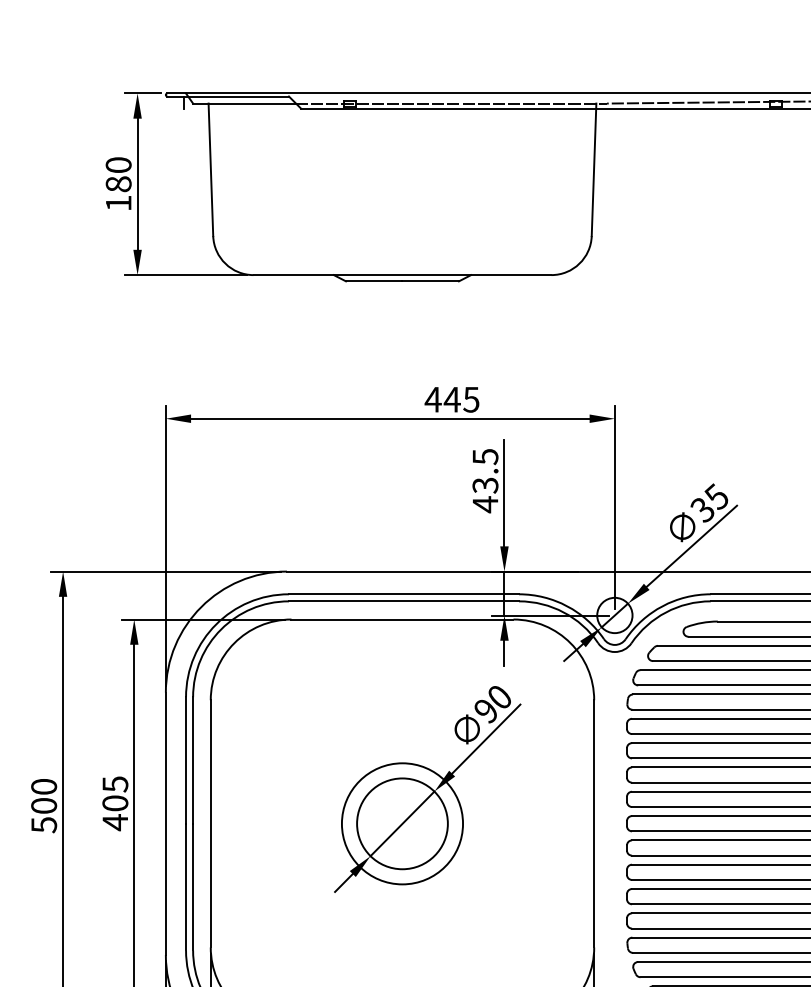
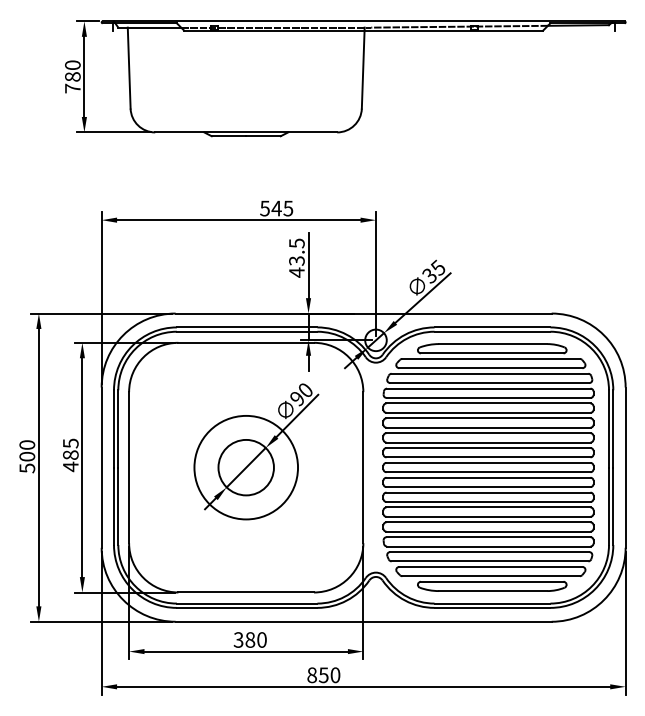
text: (118, 203) -> (72, 88), 180 -> 780
text: (432, 399) -> (264, 208), 445 -> 545
text: (114, 802) -> (70, 454), 405 -> 485
circle: (402, 823) -> (246, 467), size x1.4

